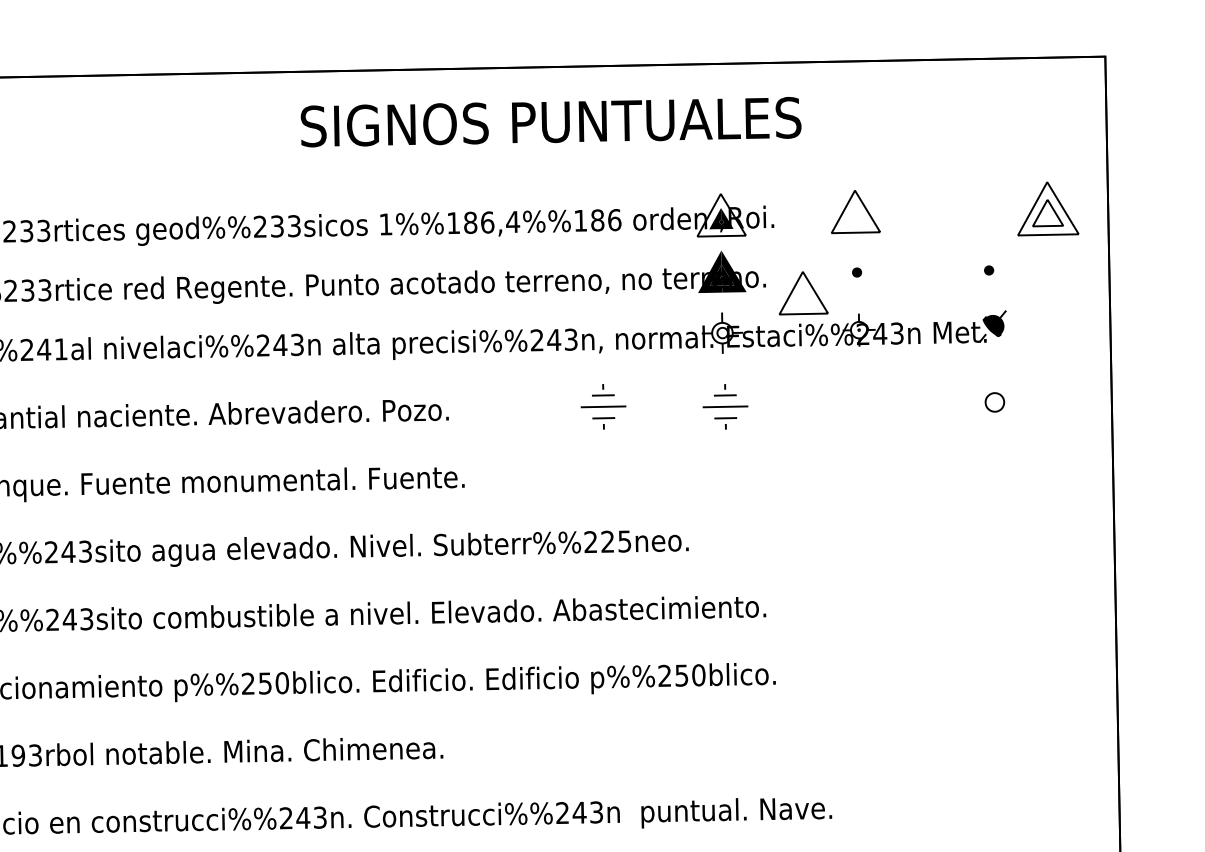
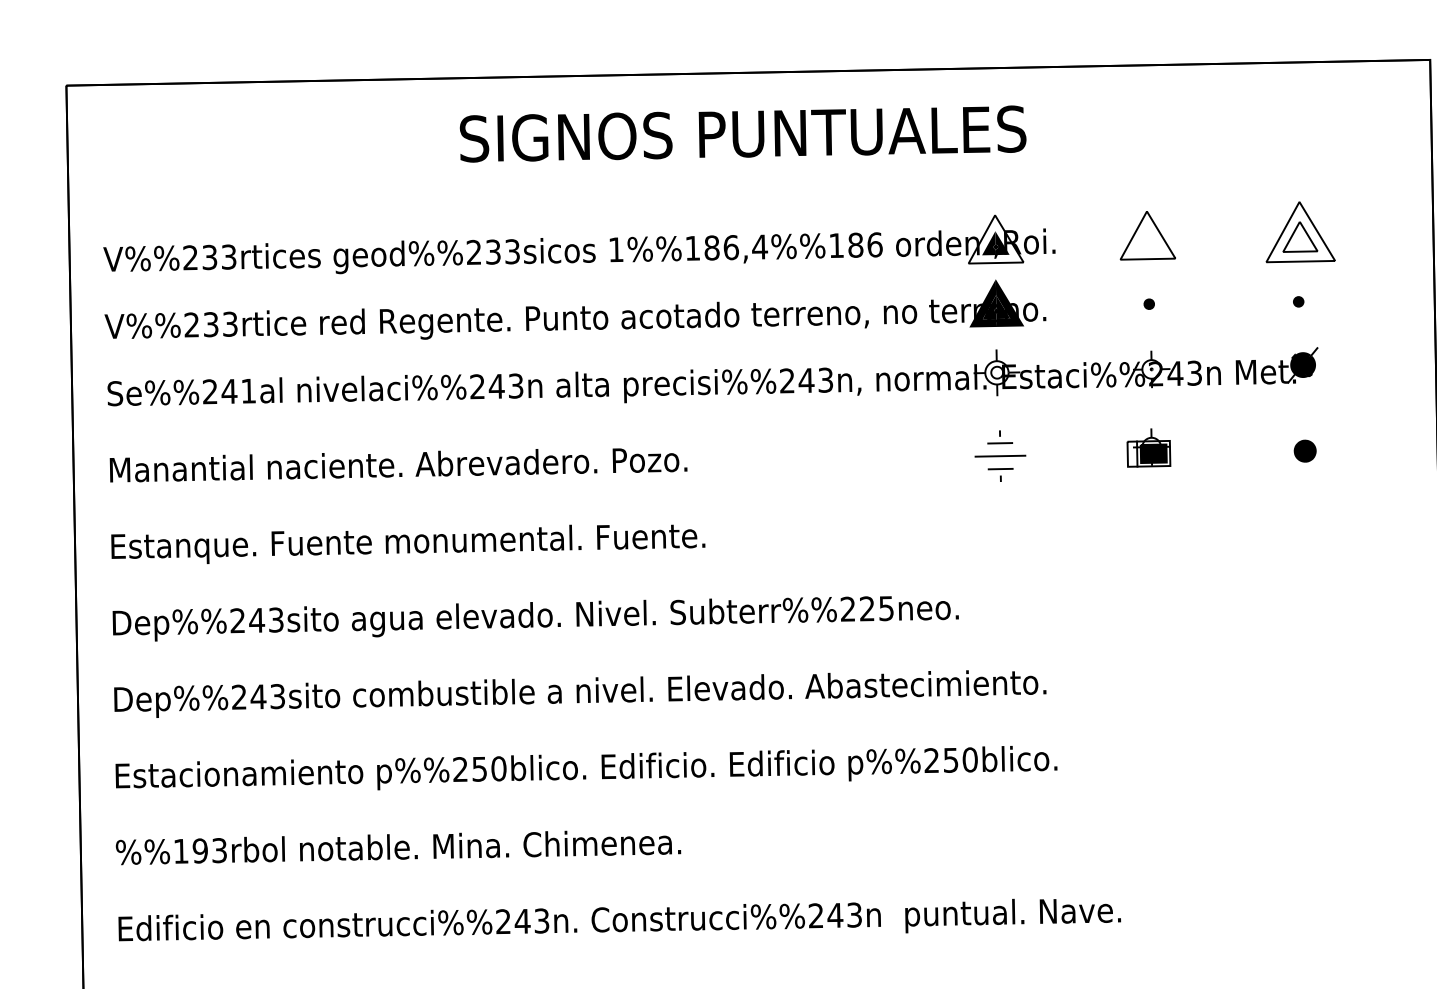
text: (550, 121) -> (742, 133), moved
part: (1048, 209) -> (1300, 232), moved
part: (803, 293) -> (1088, 327), removed
fill: (989, 328) -> (1299, 367), added
part: (856, 399) -> (1148, 447), added
fill: (994, 401) -> (1304, 450), added
part: (603, 406) -> (862, 455), removed

